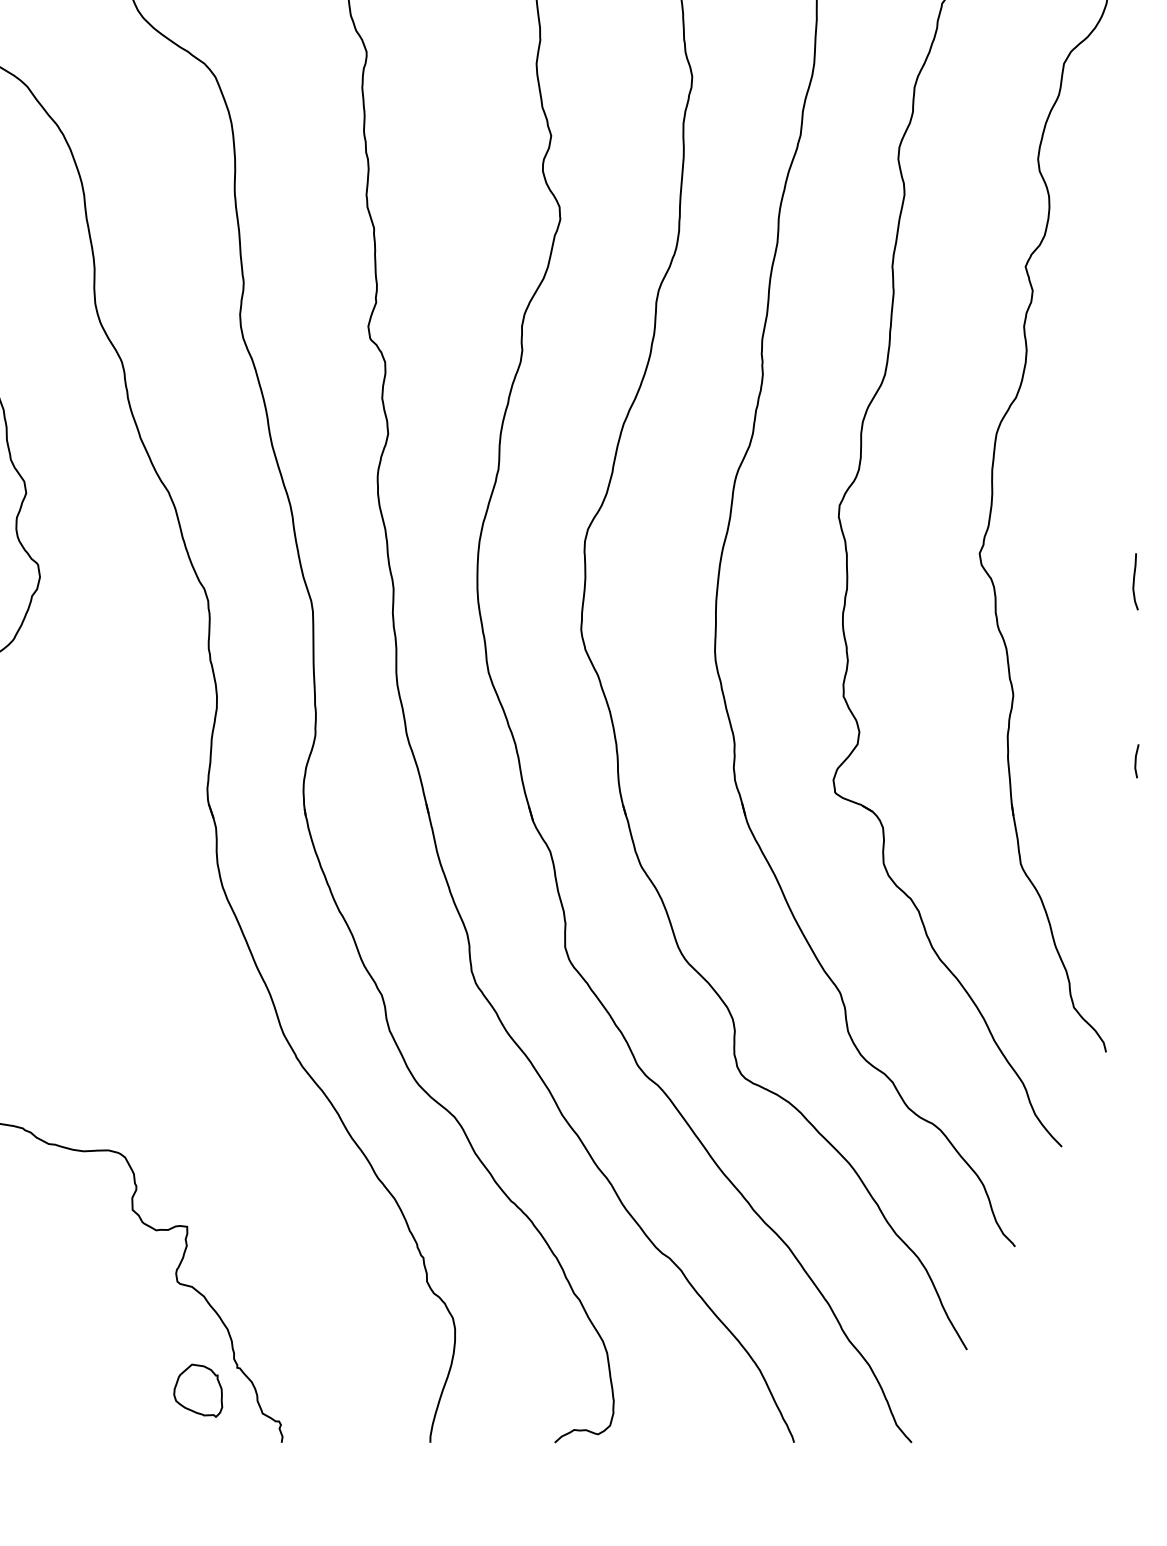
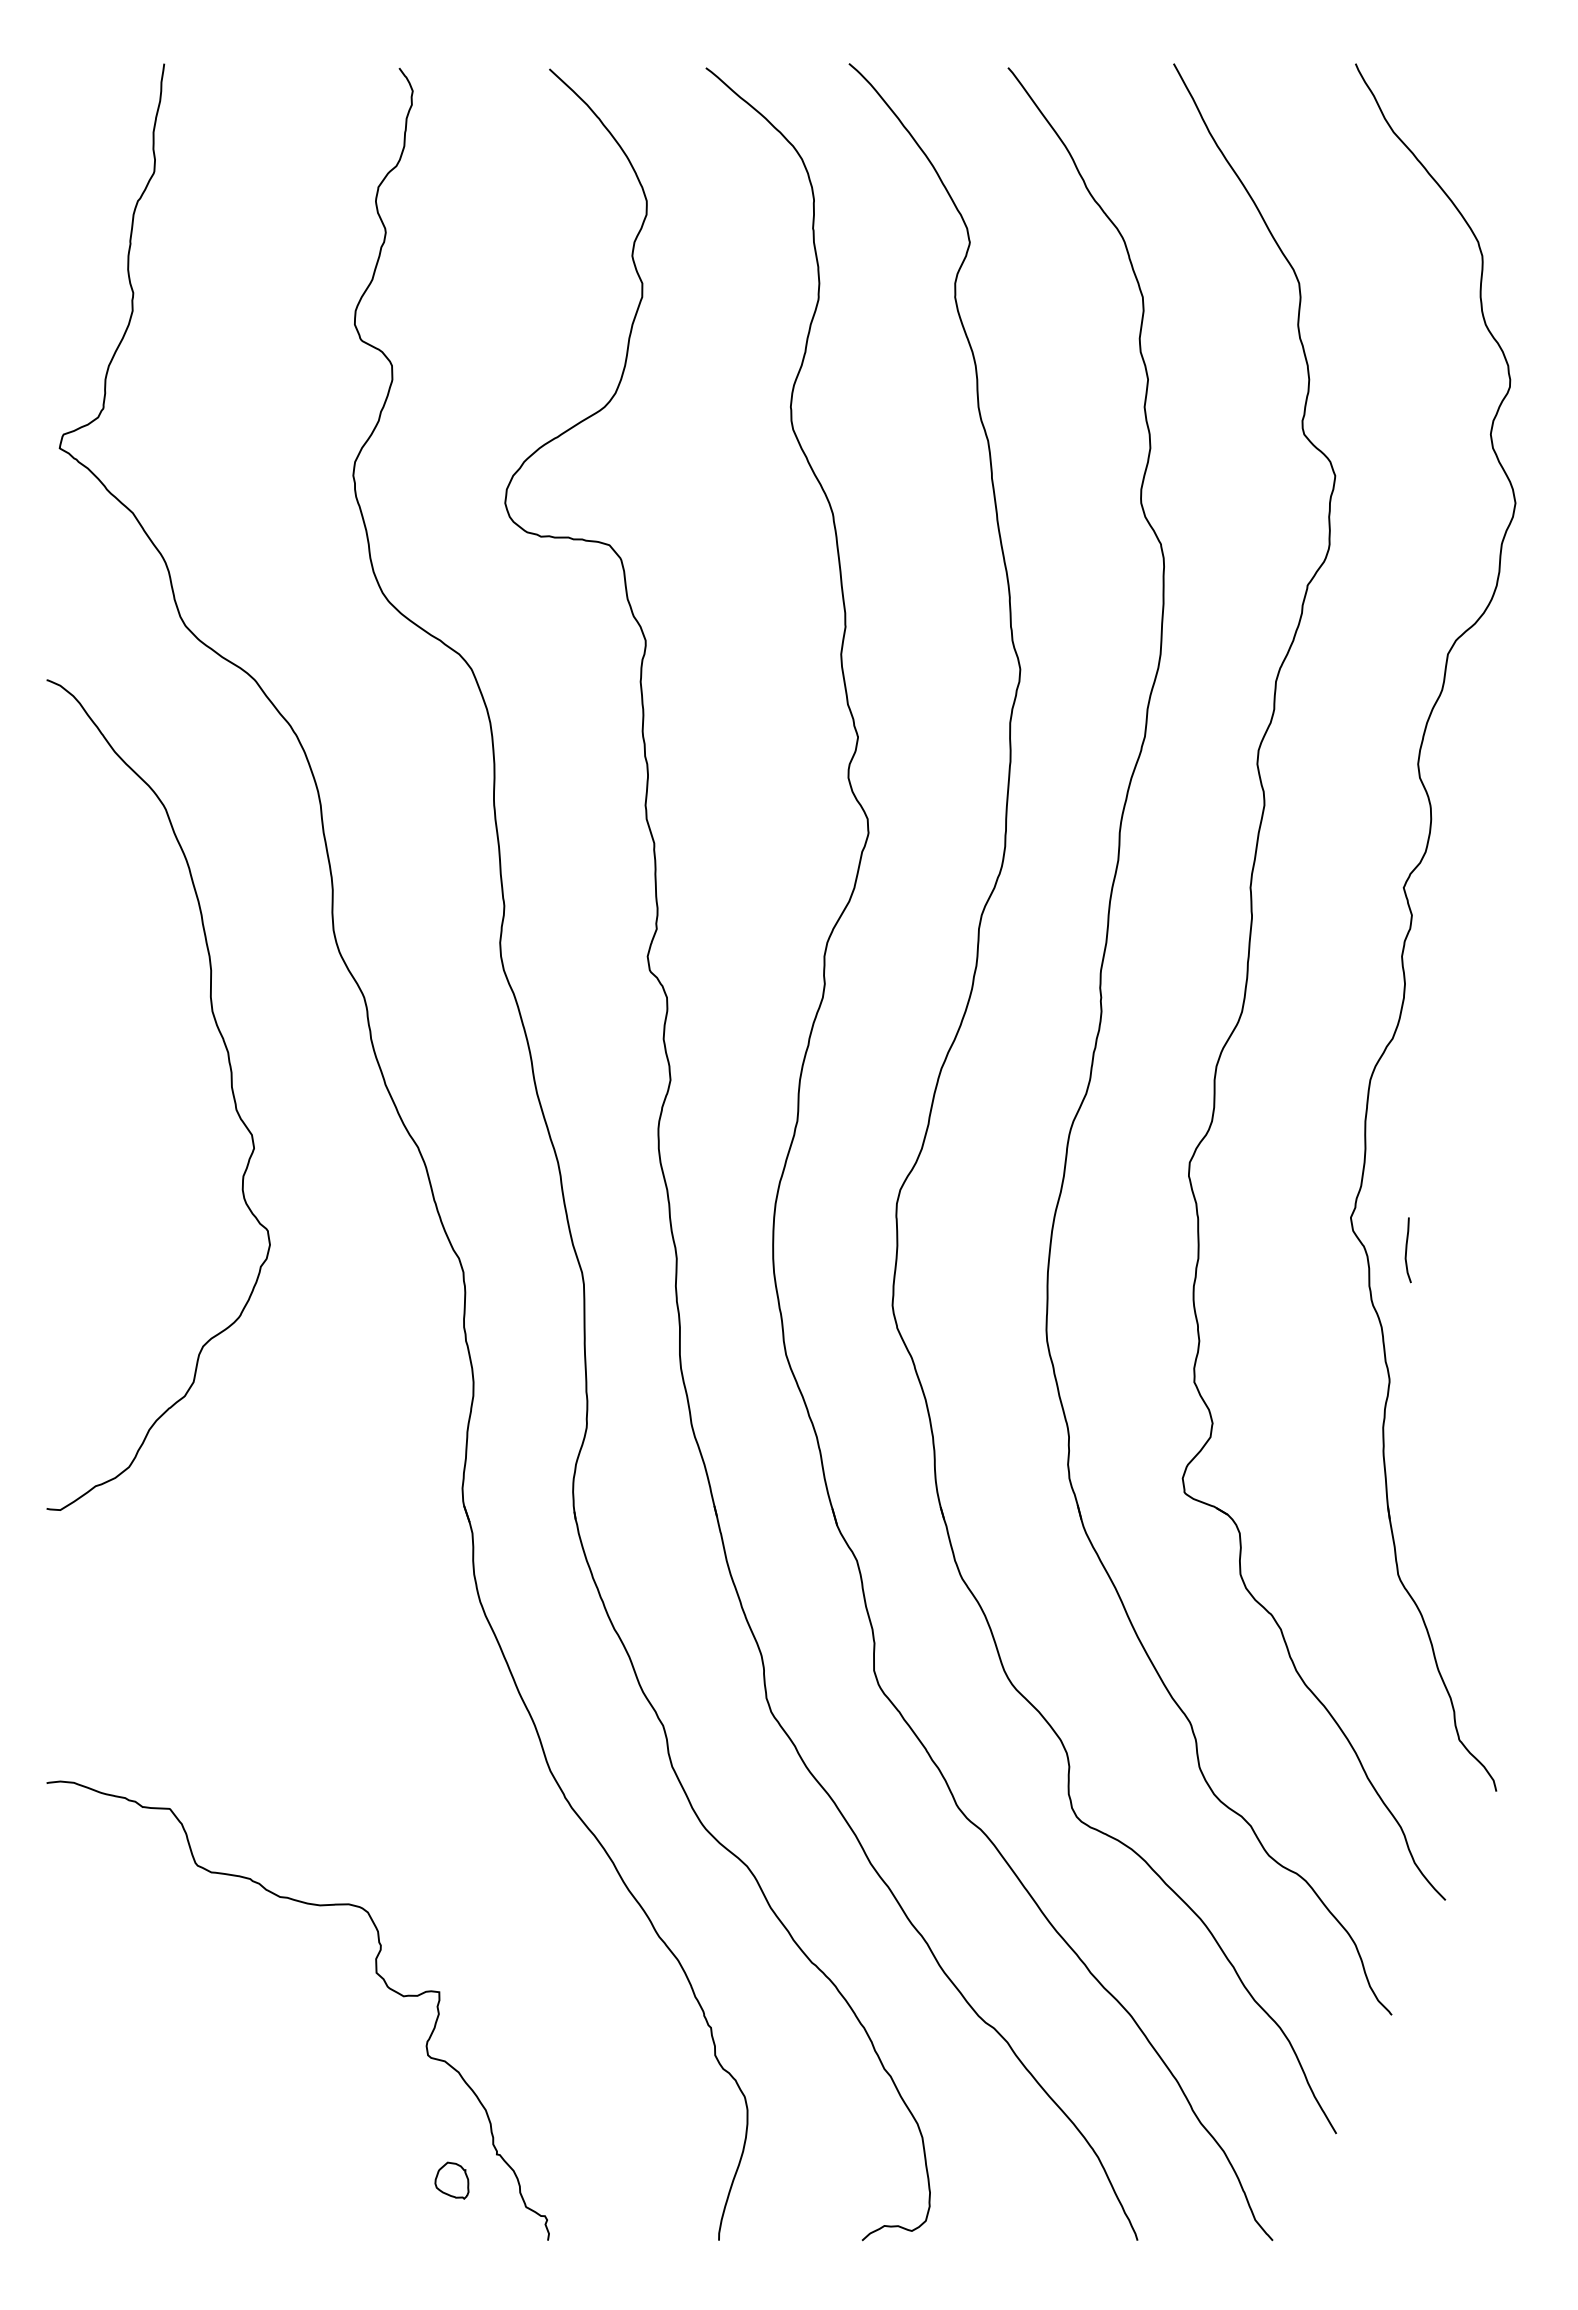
curve: (1134, 582) -> (1407, 1250), moved
line: (1136, 761) -> (1531, 1456), removed
part: (197, 1390) -> (451, 2180), size x0.6

